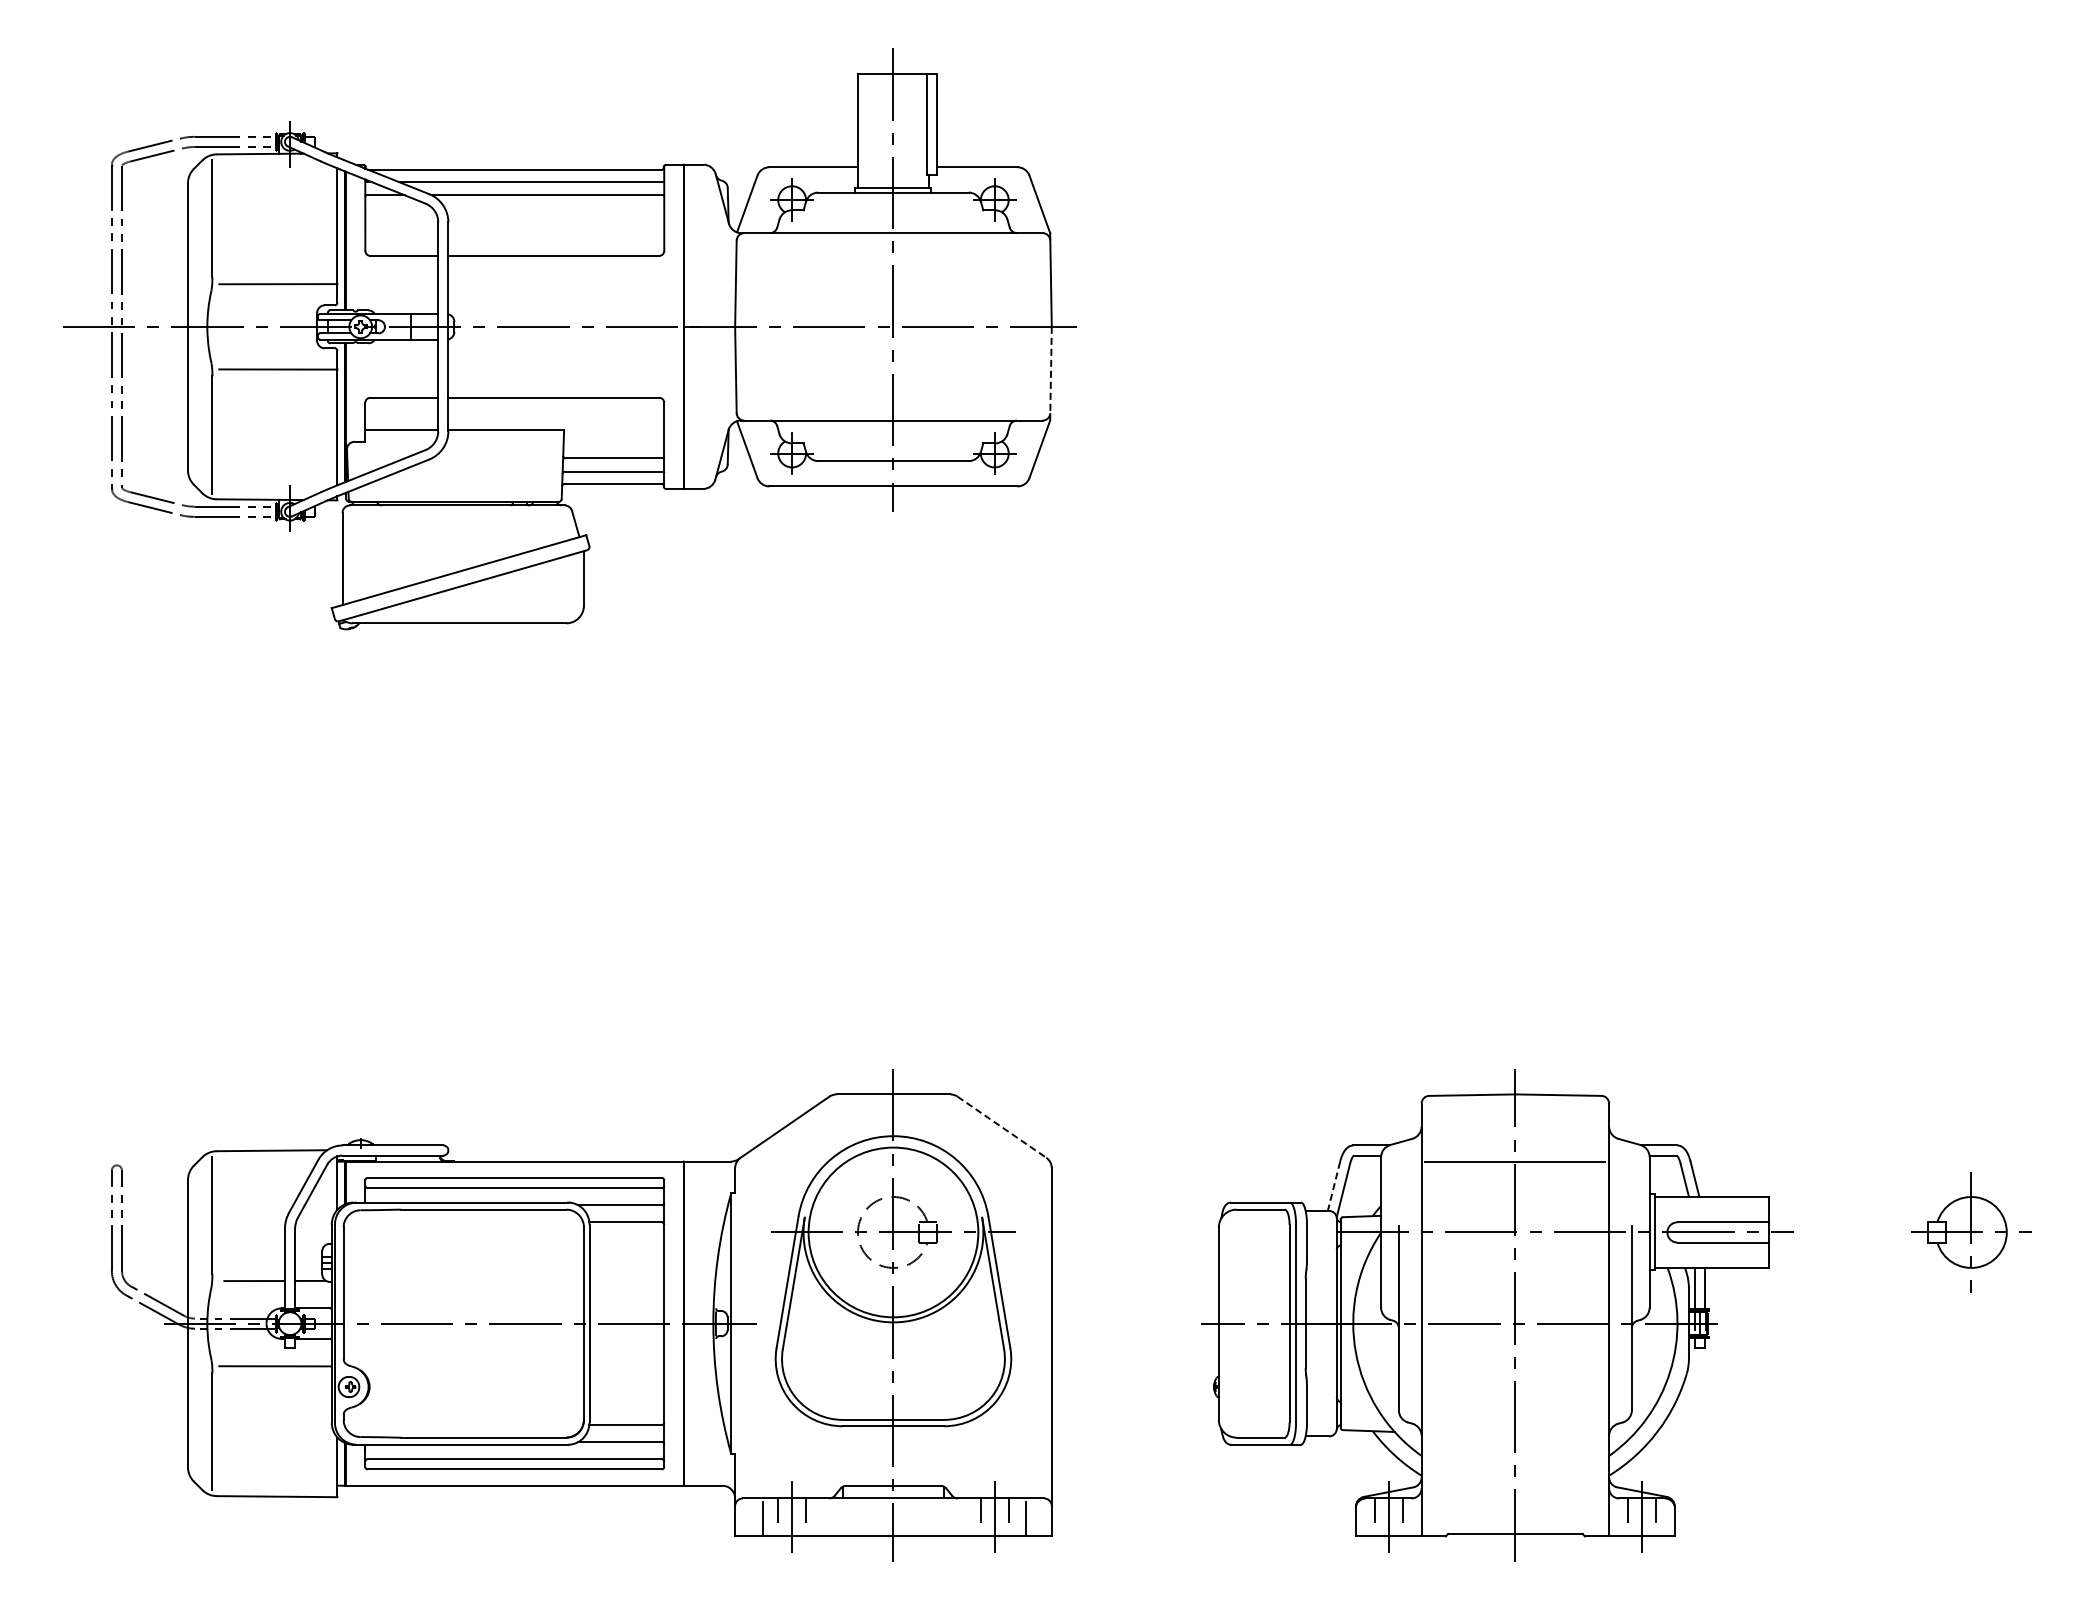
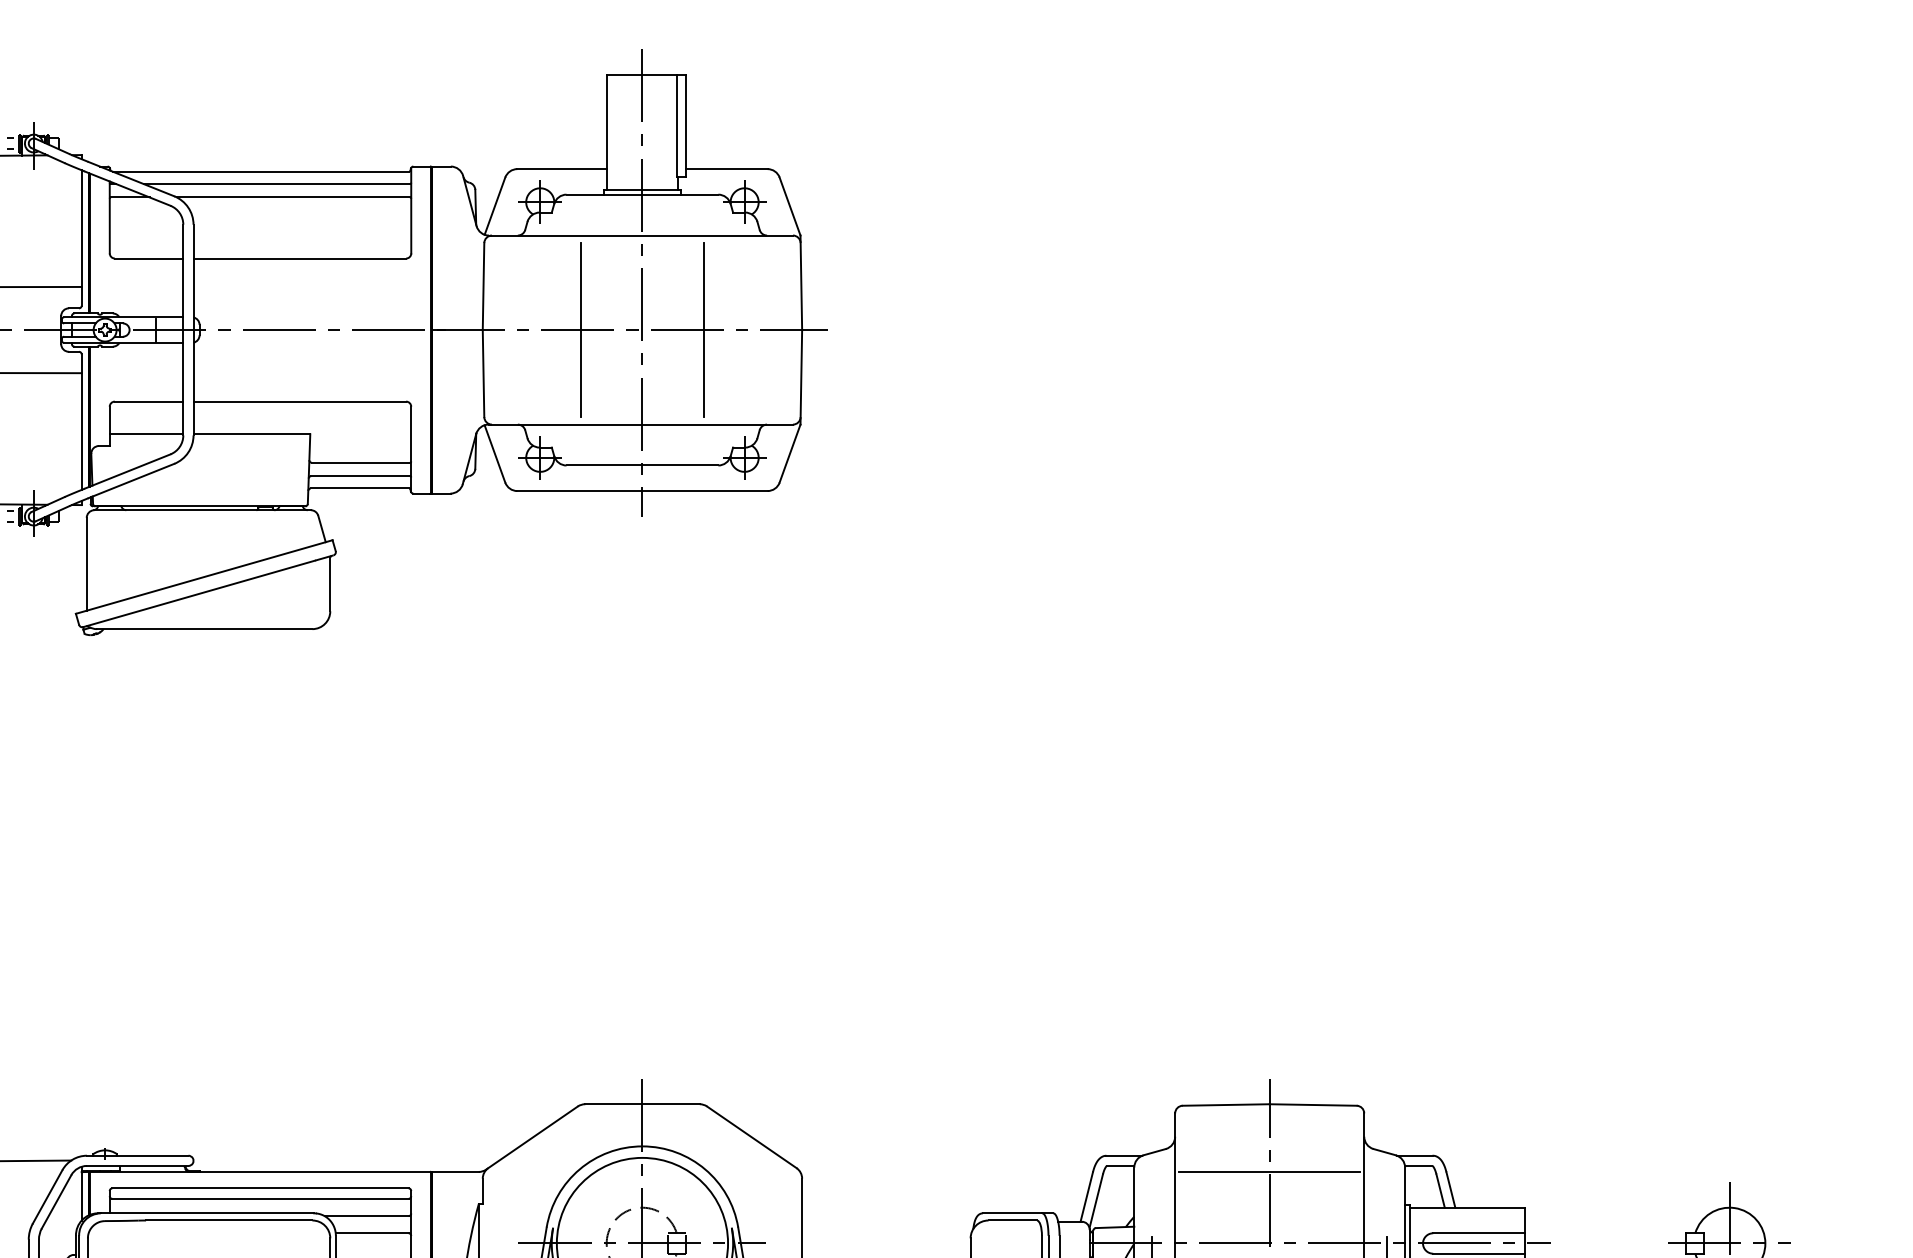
line: (832, 326) -> (580, 329), added
line: (954, 326) -> (704, 329), added
line: (1050, 373) -> (800, 377), dashed -> solid
line: (1001, 1127) -> (751, 1137), dashed -> solid
line: (1333, 1186) -> (1086, 1197), dashed -> solid

